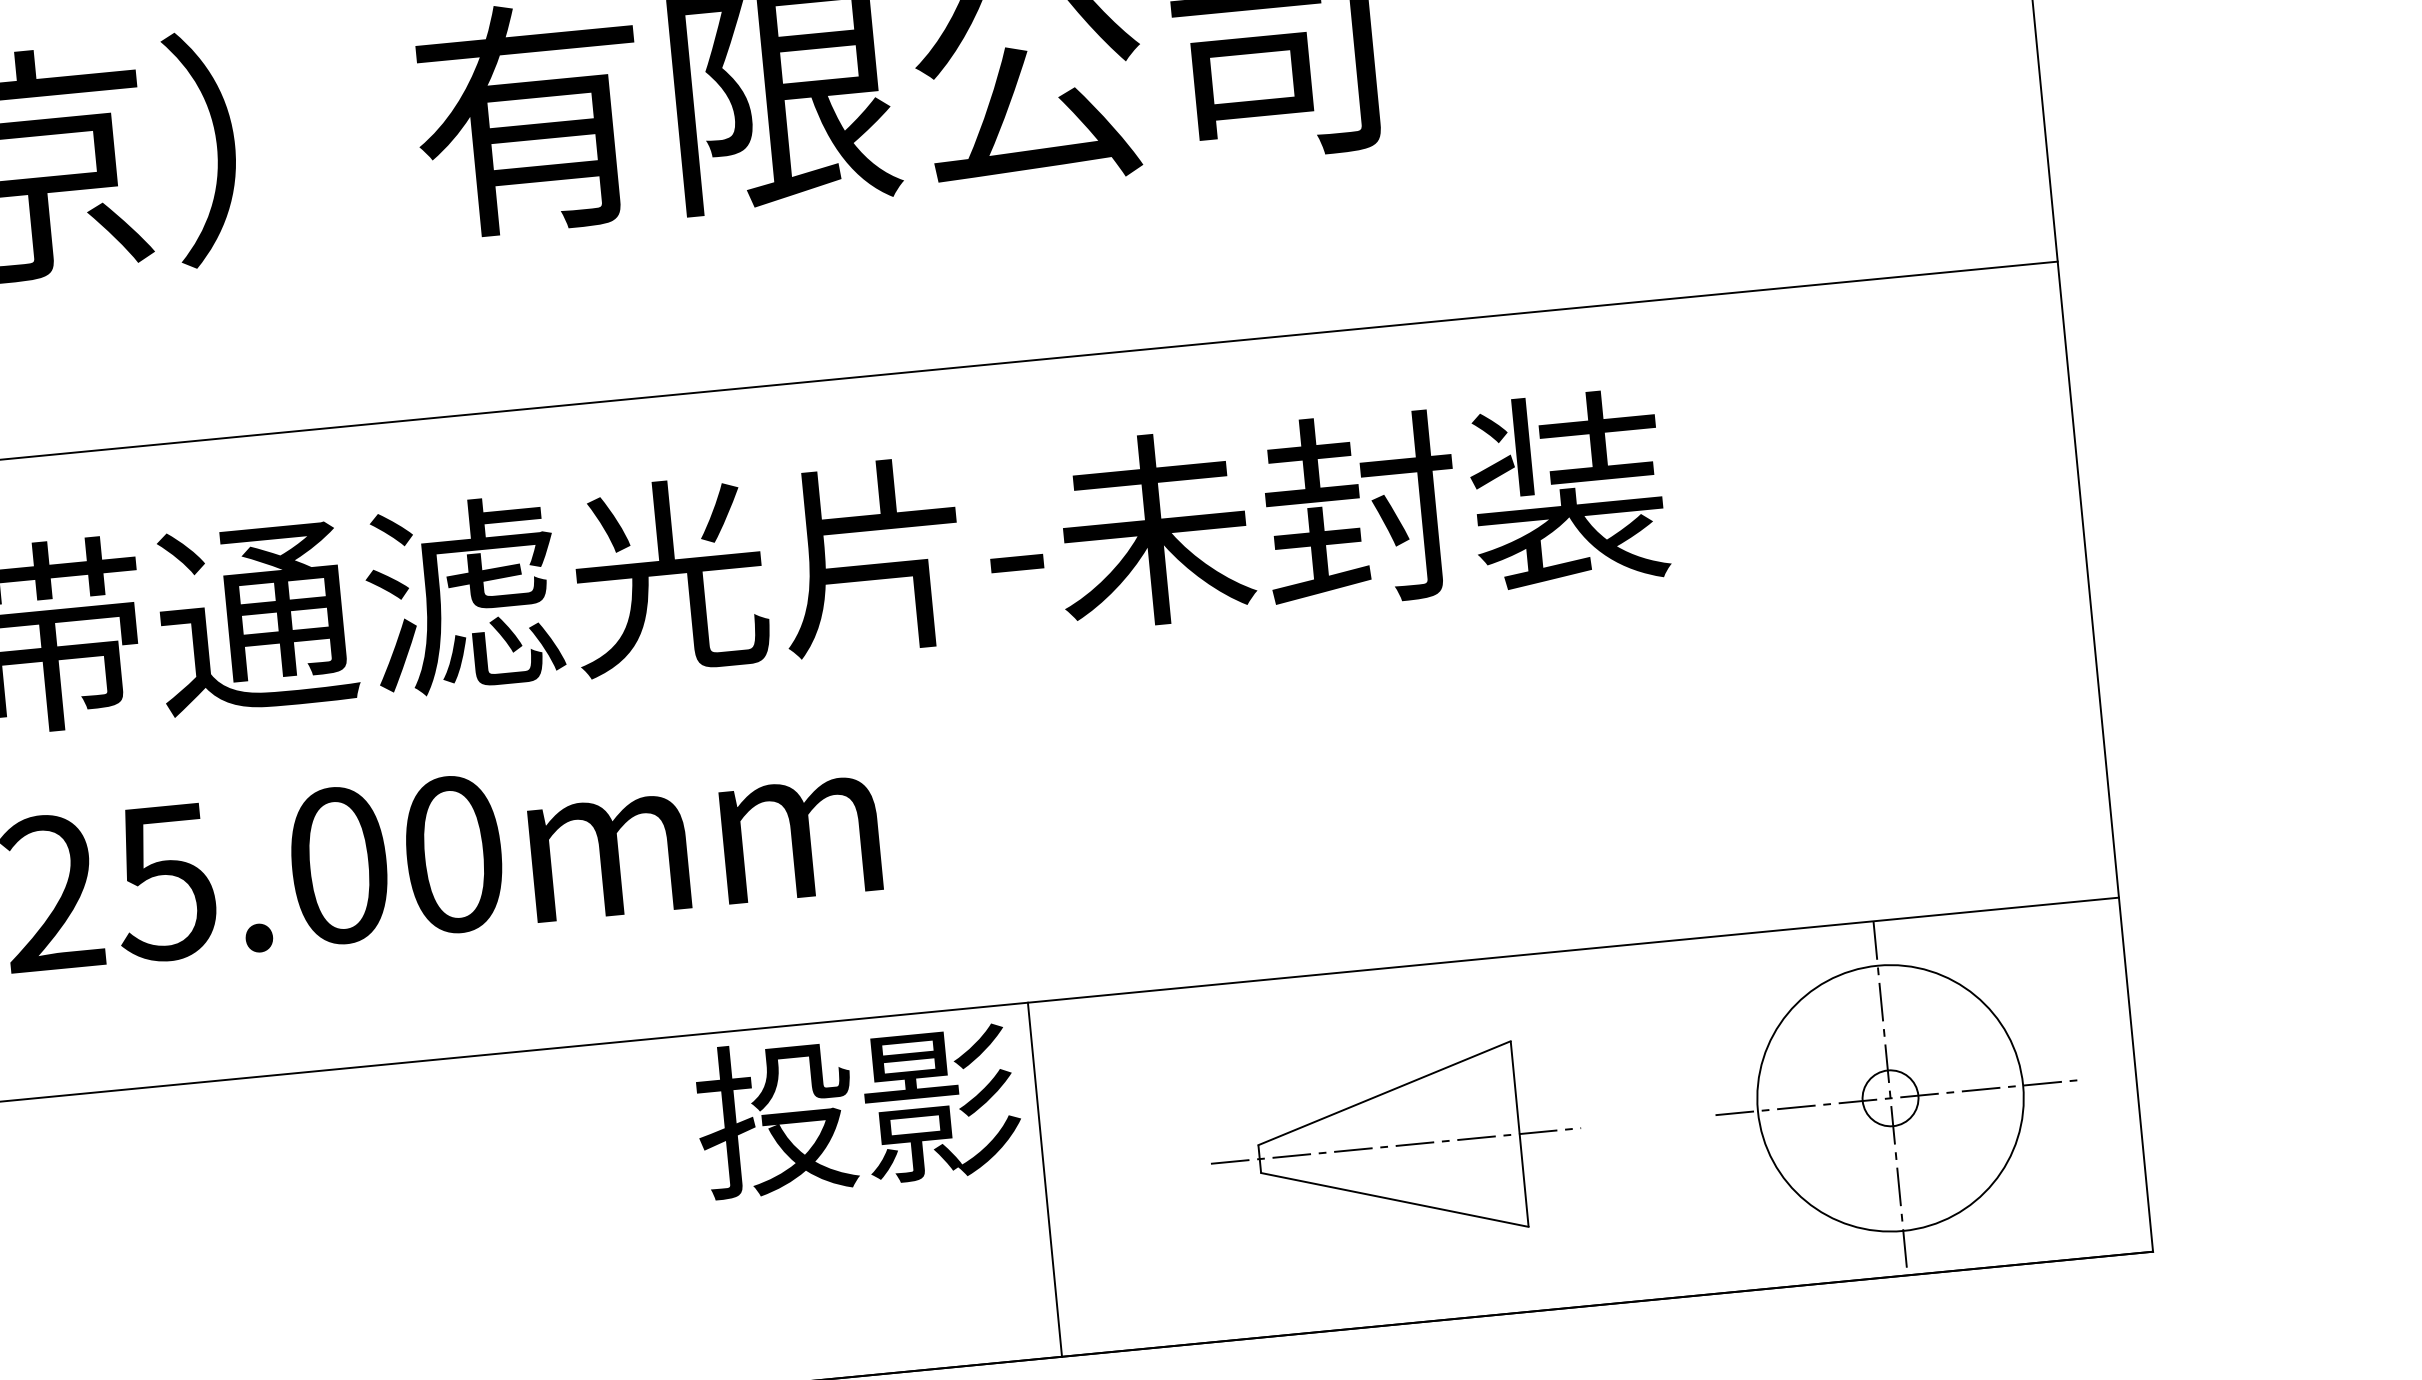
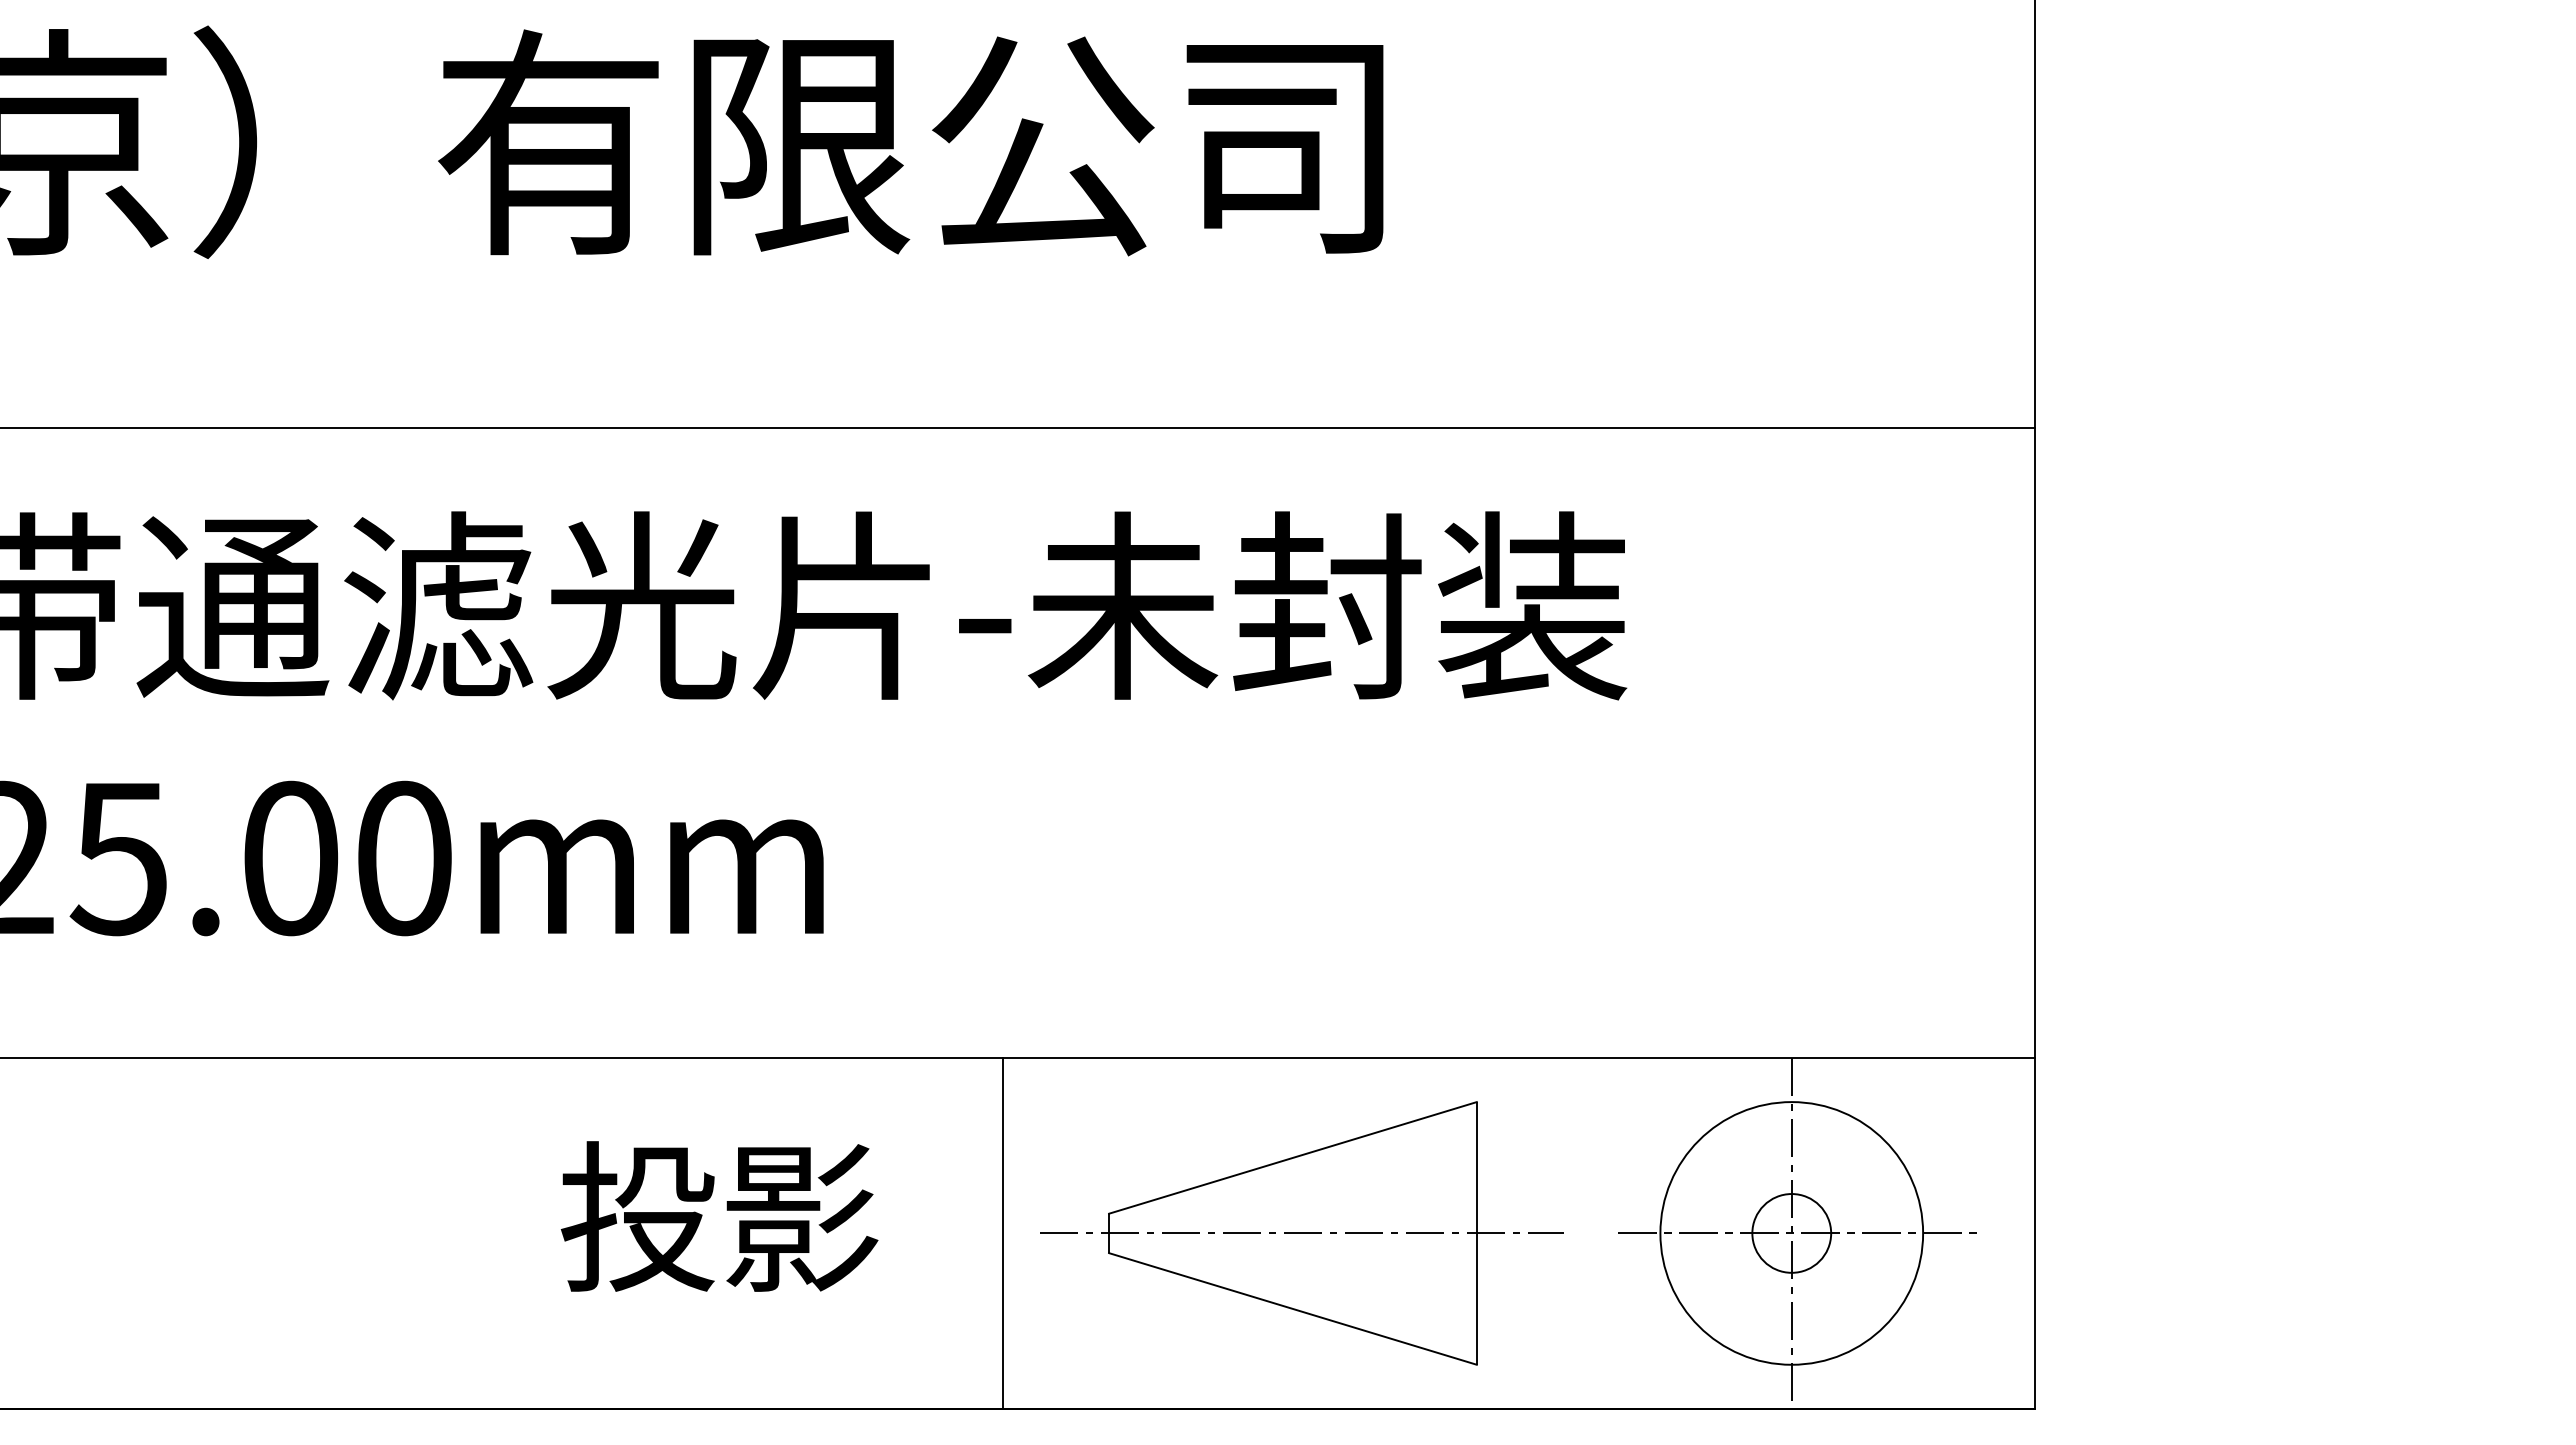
circle: (1890, 1098) -> (1791, 1233), size x1.43
text: (858, 1110) -> (719, 1216), moved
part: (1395, 1146) -> (1301, 1233), size x1.43
line: (1045, 1179) -> (1003, 1233), moved

